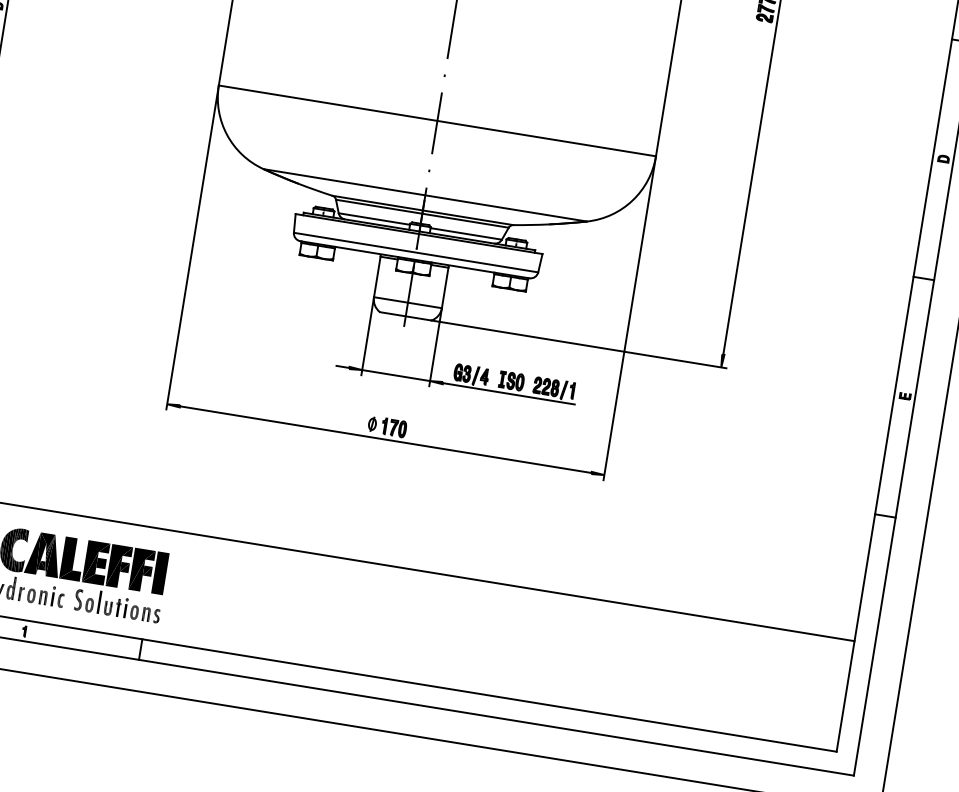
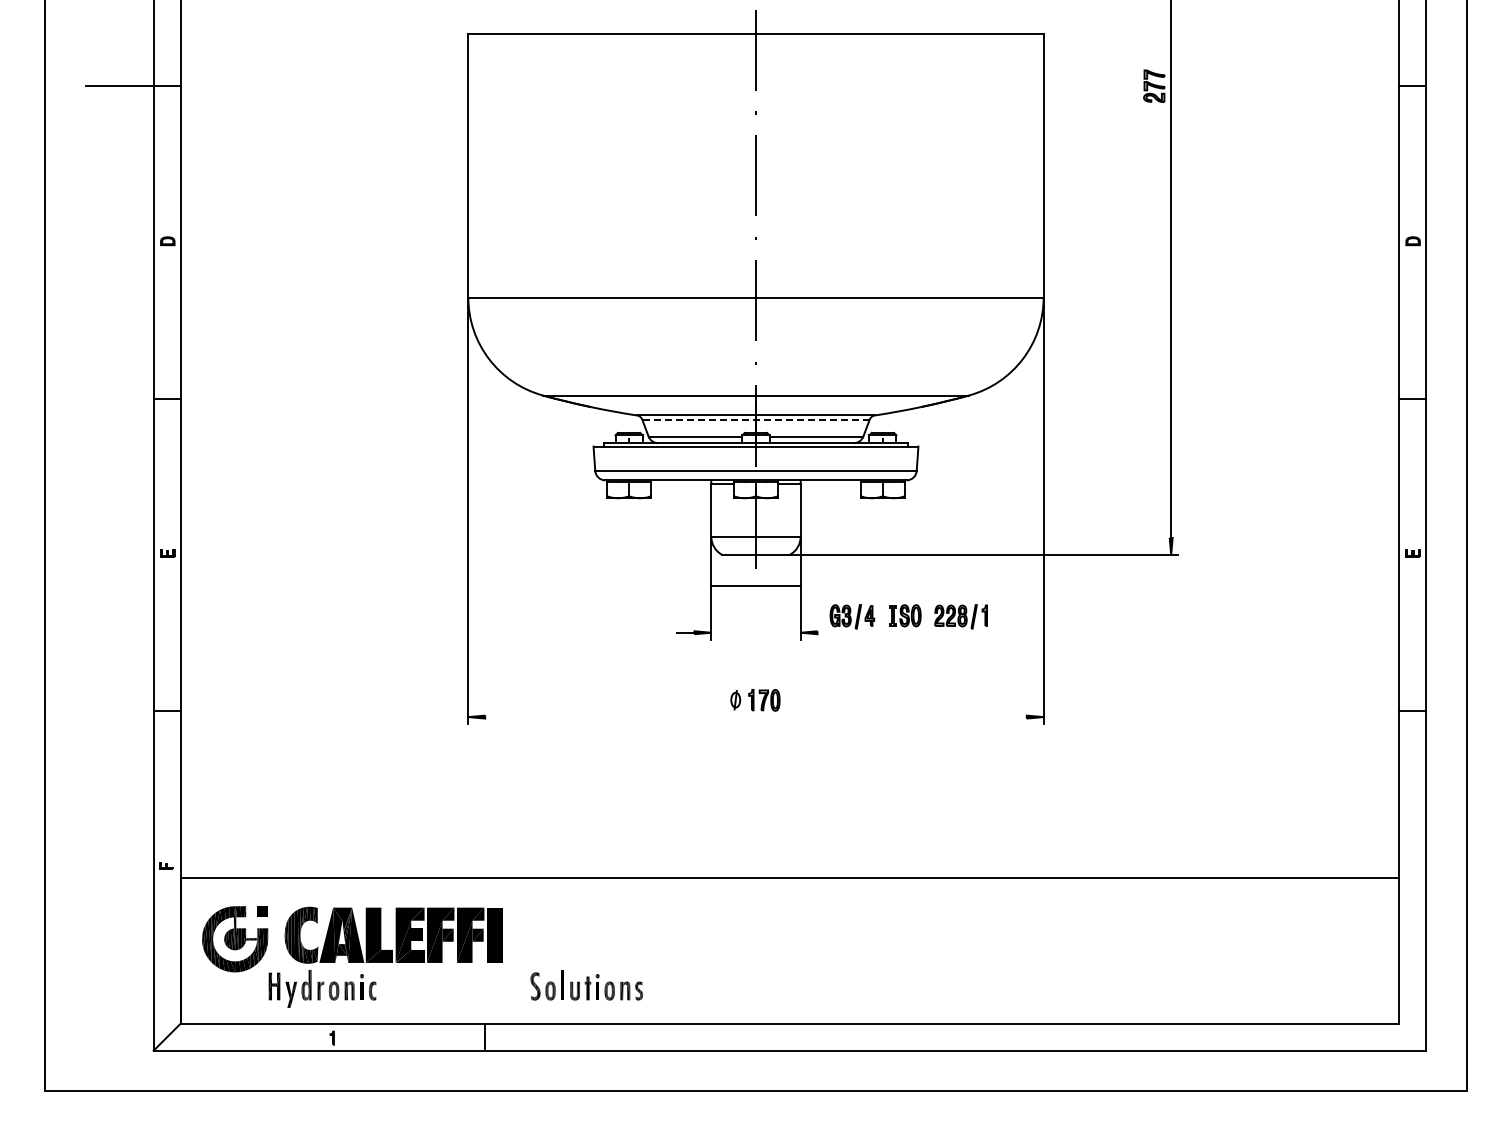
line: (422, 213) -> (756, 419), solid -> dashed
line: (395, 375) -> (755, 585), moved
line: (509, 393) -> (904, 632), removed
line: (385, 439) -> (755, 717), removed
part: (117, 605) -> (586, 985), moved

